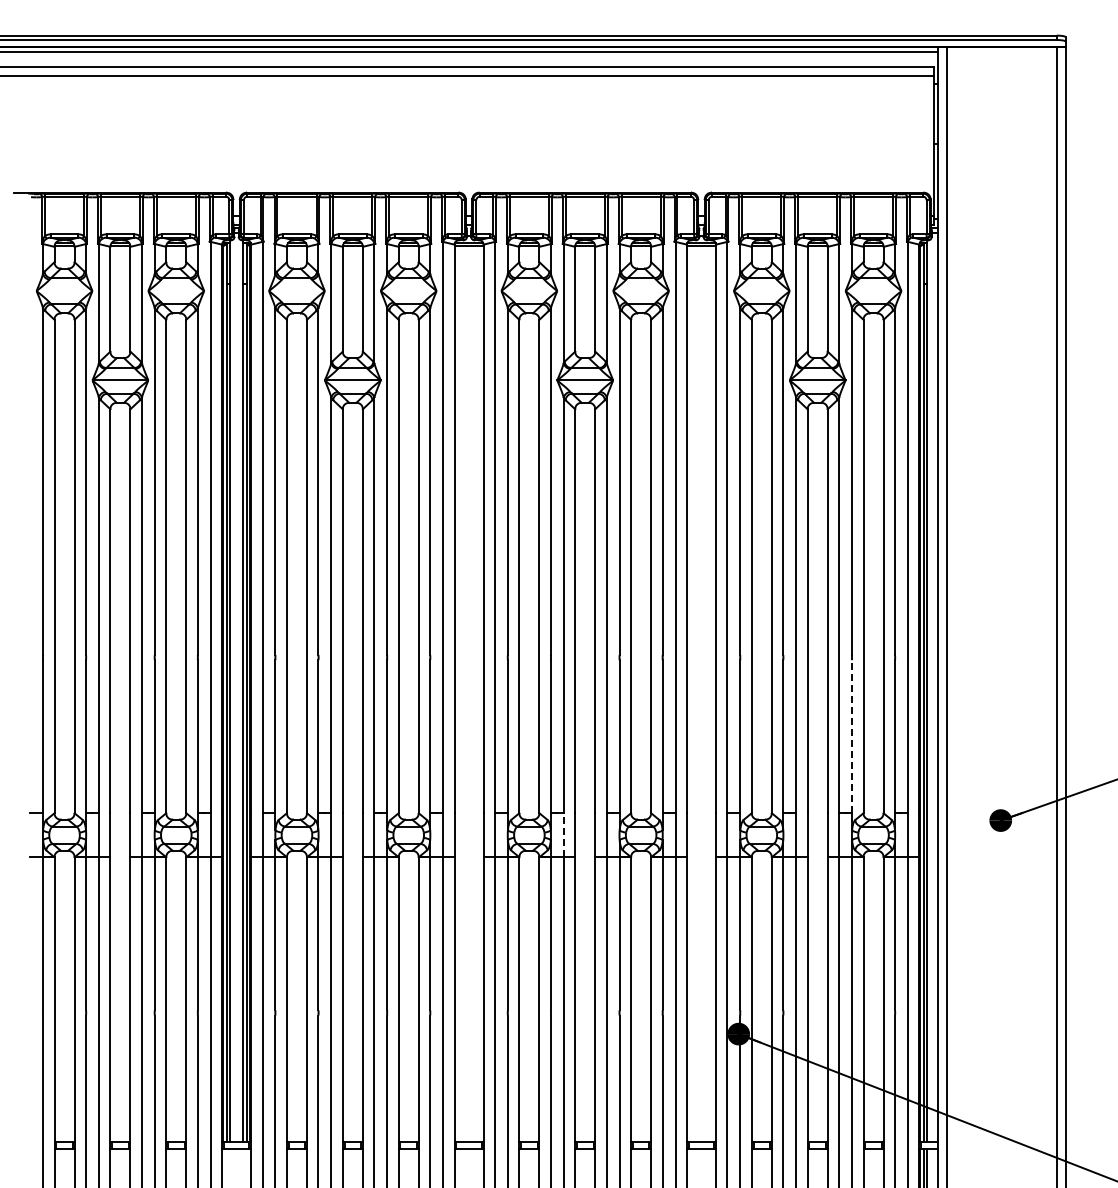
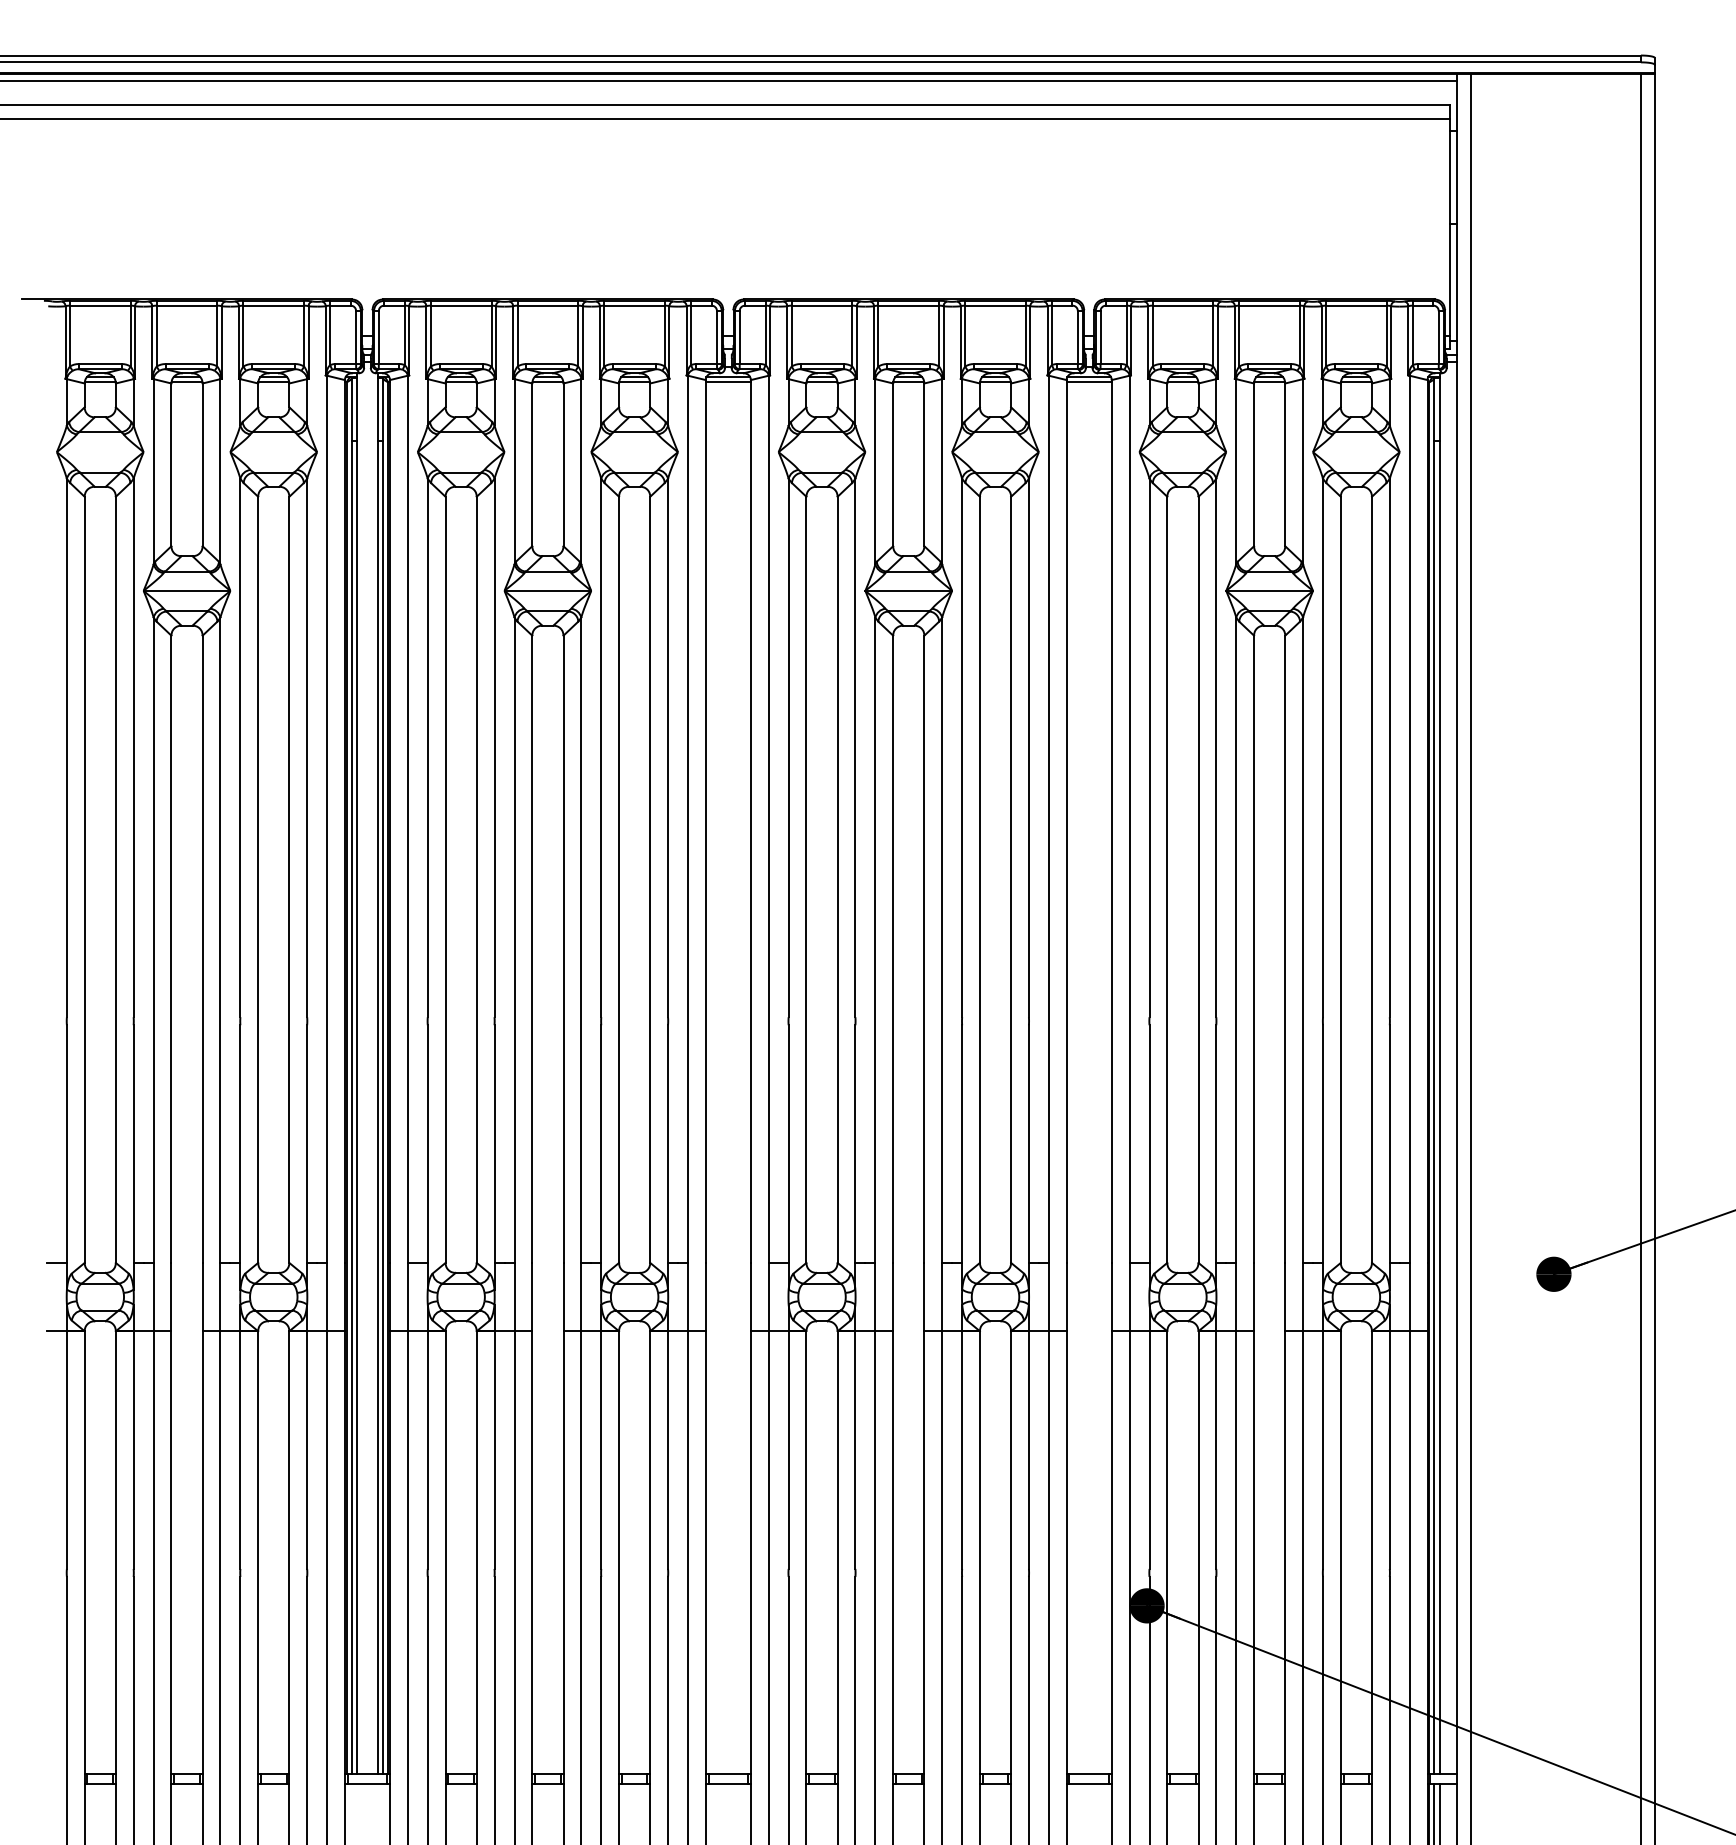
line: (852, 736) -> (1323, 1143), dashed -> solid
line: (563, 835) -> (874, 1297), dashed -> solid

